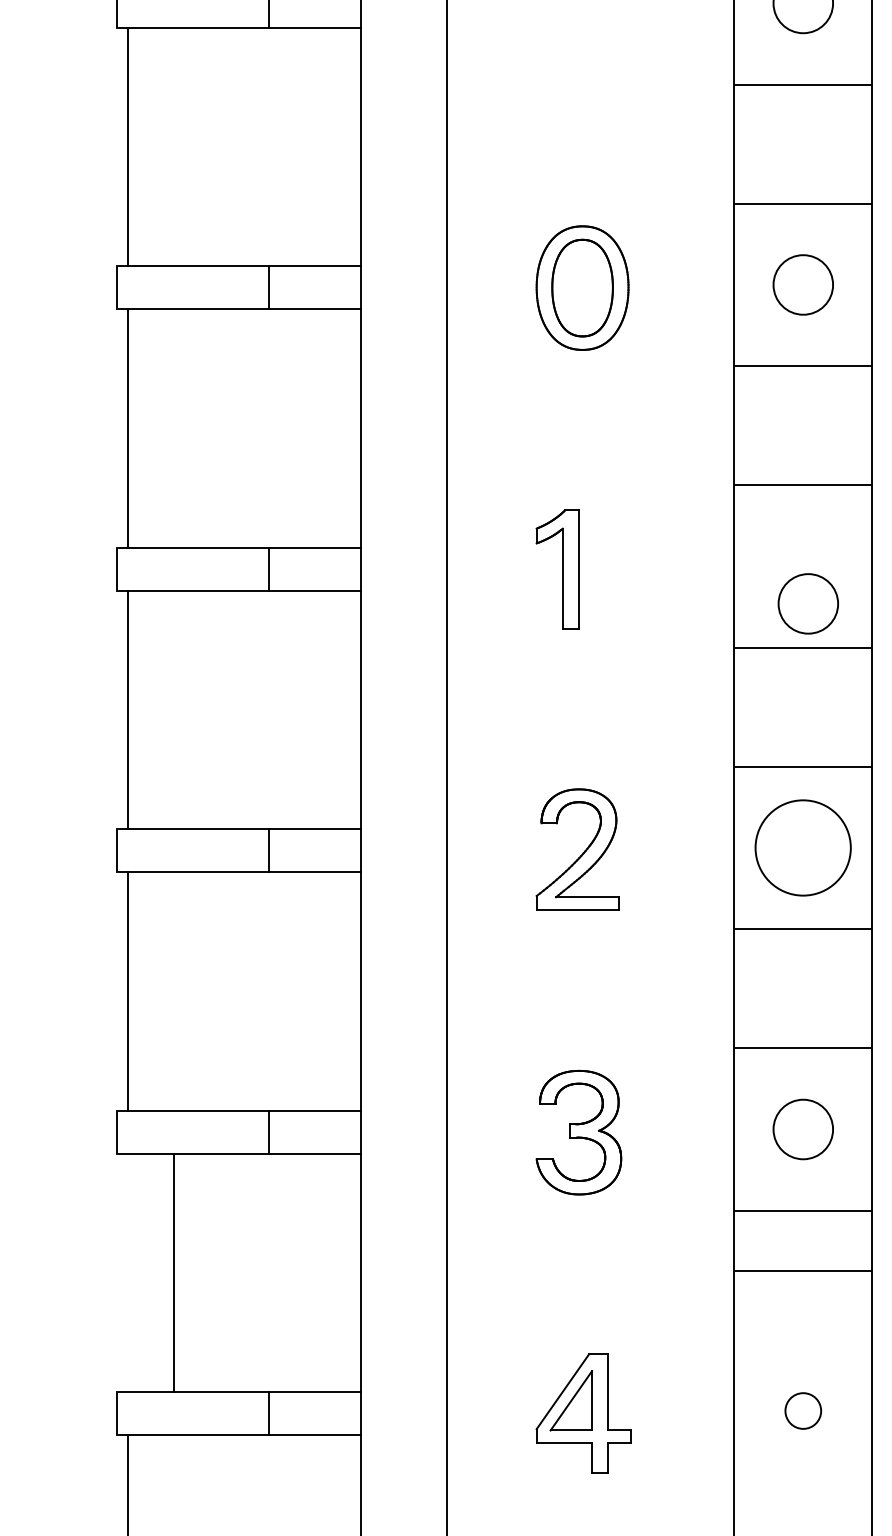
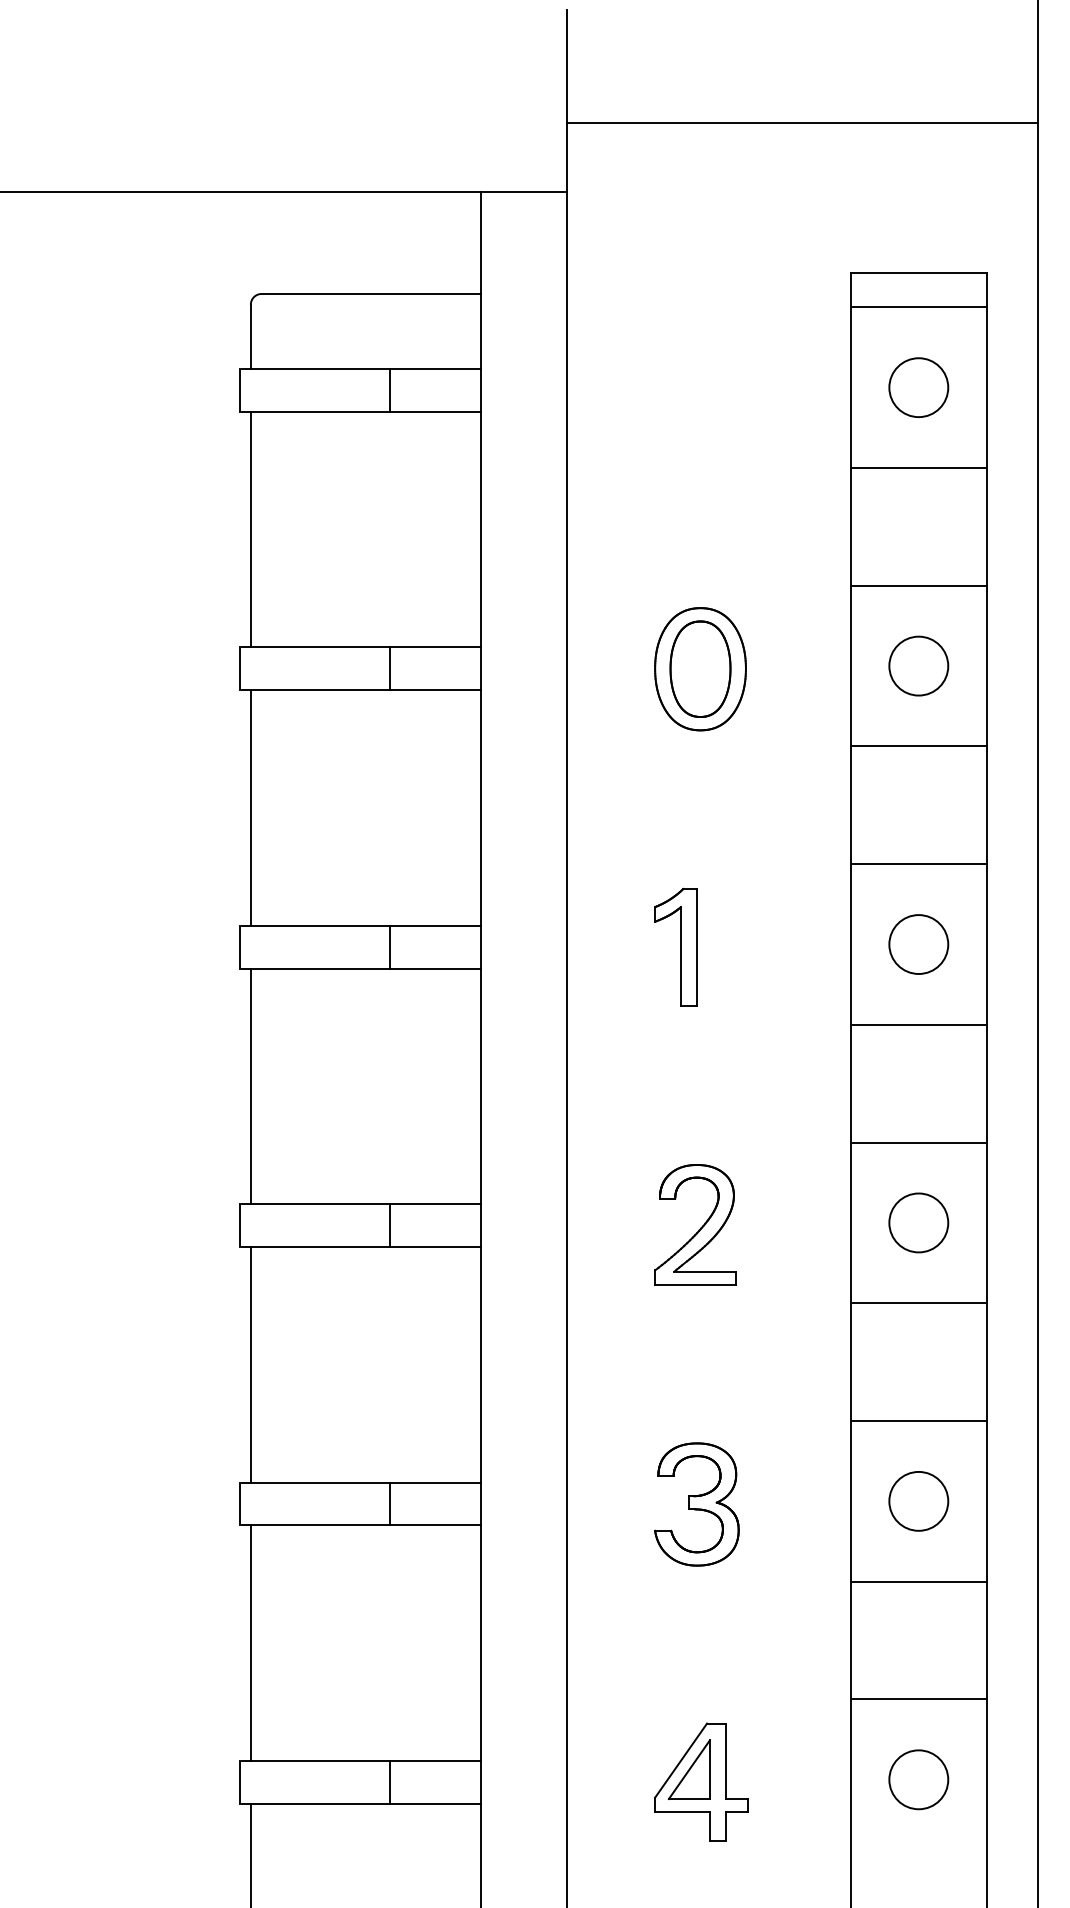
circle: (808, 603) -> (918, 944), moved
circle: (802, 847) -> (918, 1222), size x0.62
line: (802, 1271) -> (918, 1699), moved
line: (174, 1273) -> (250, 1643), moved
circle: (802, 1410) -> (918, 1779), size x1.67

